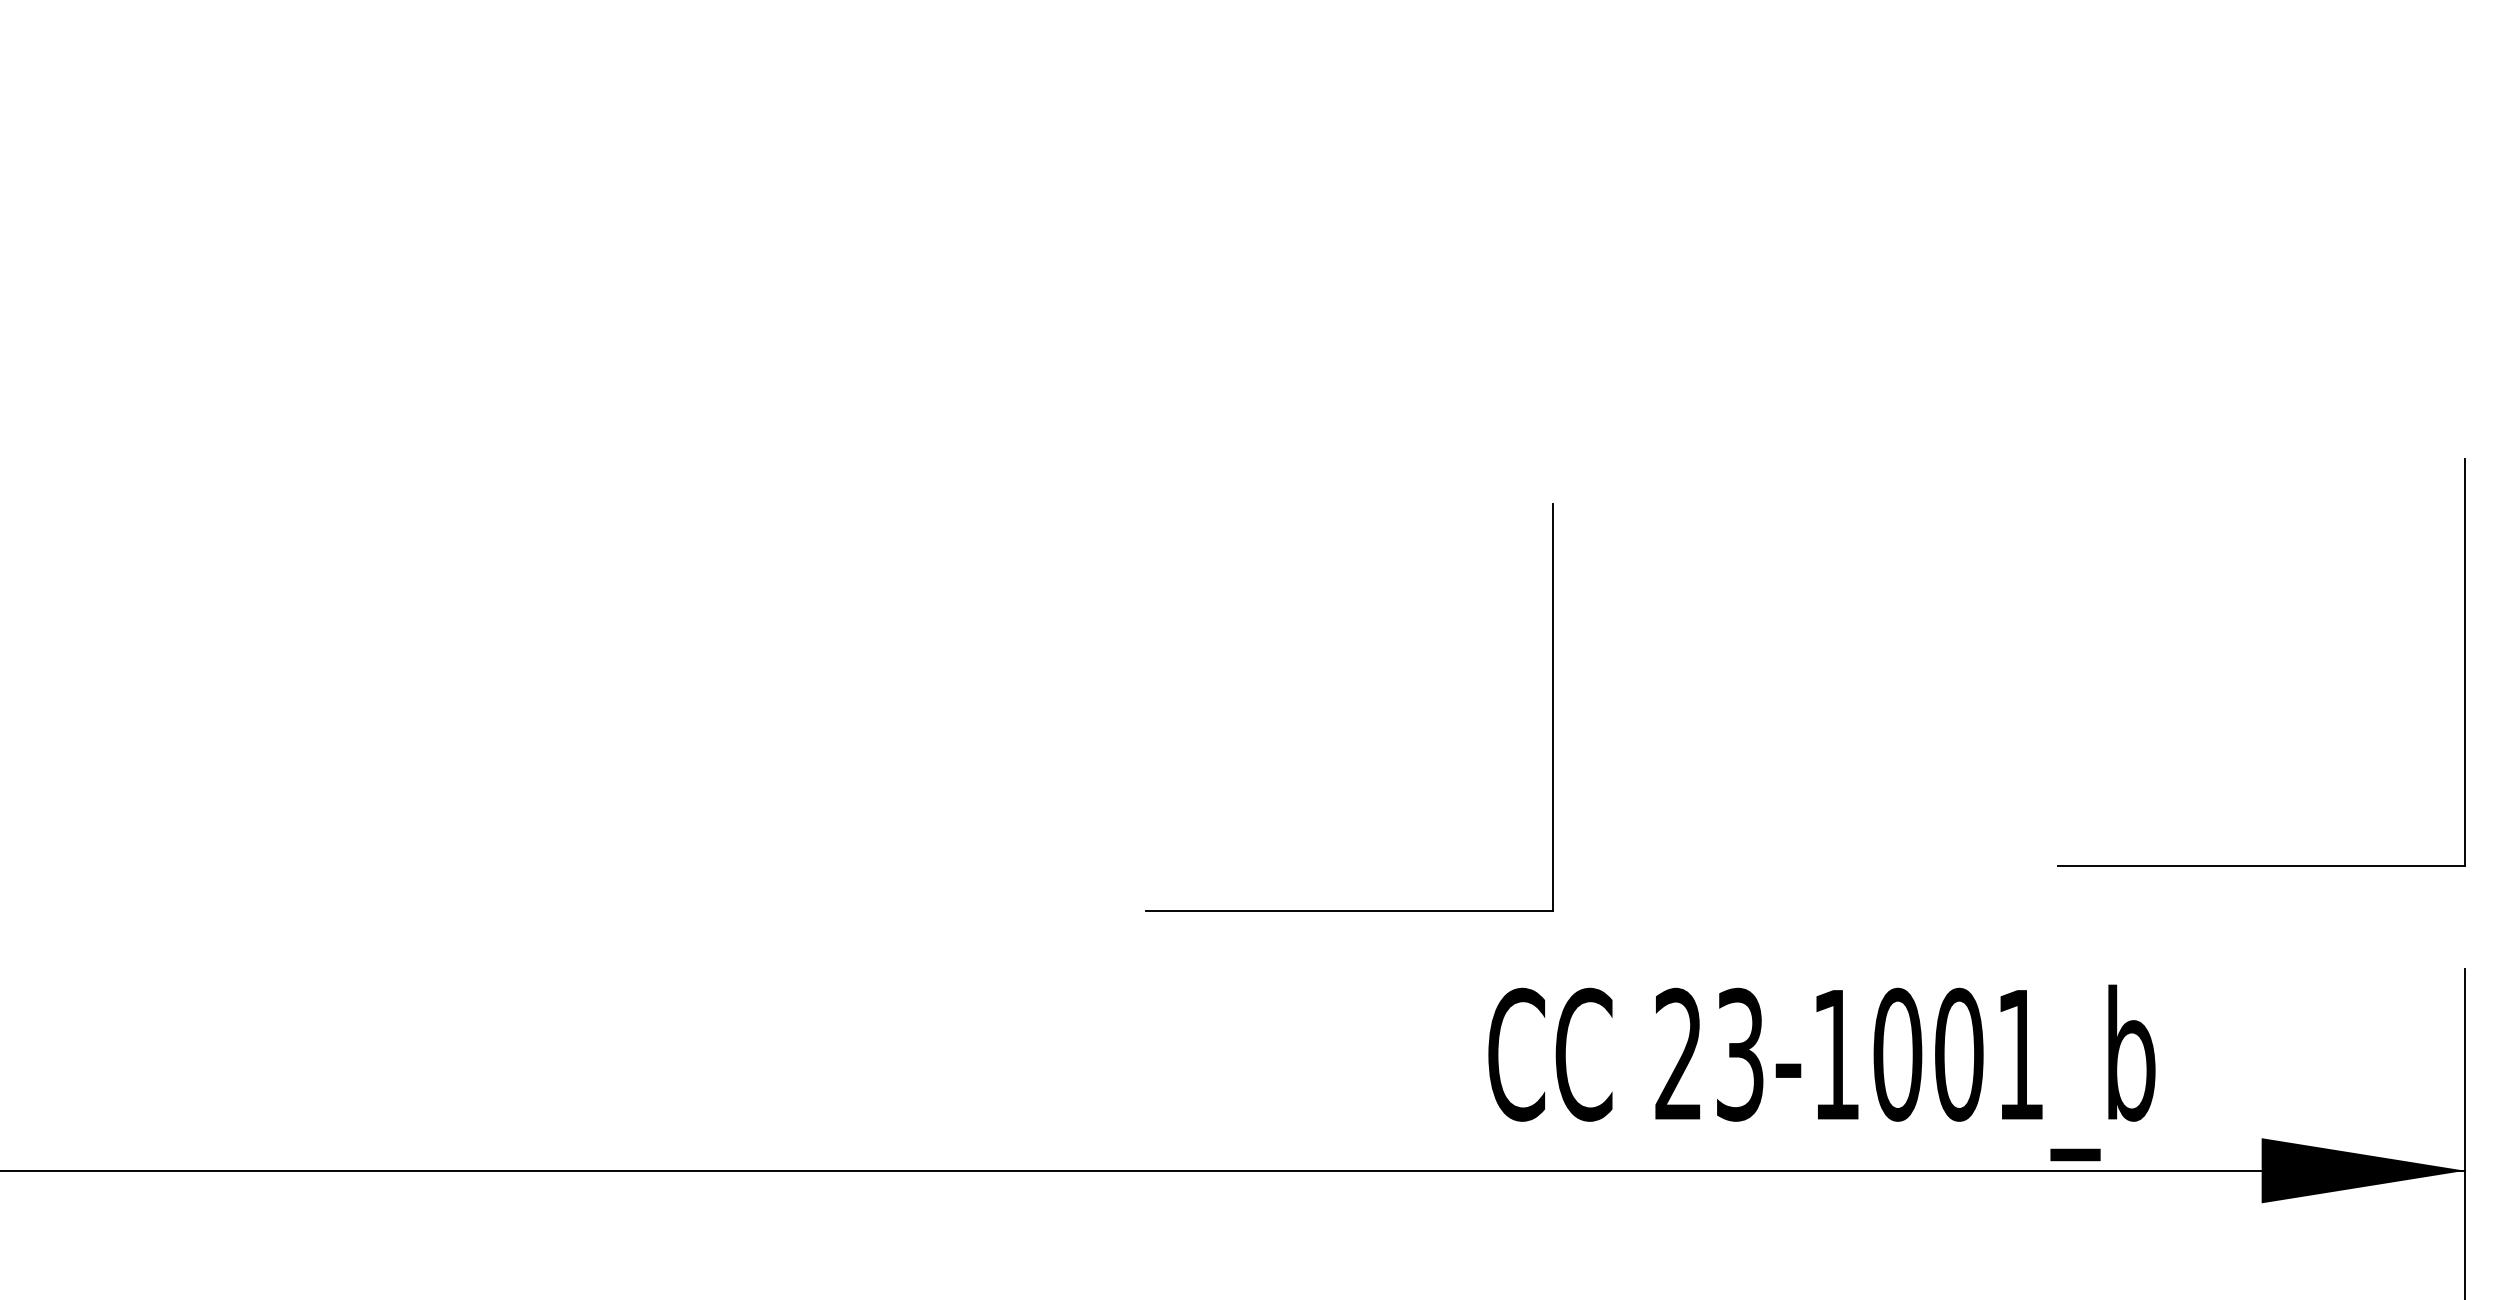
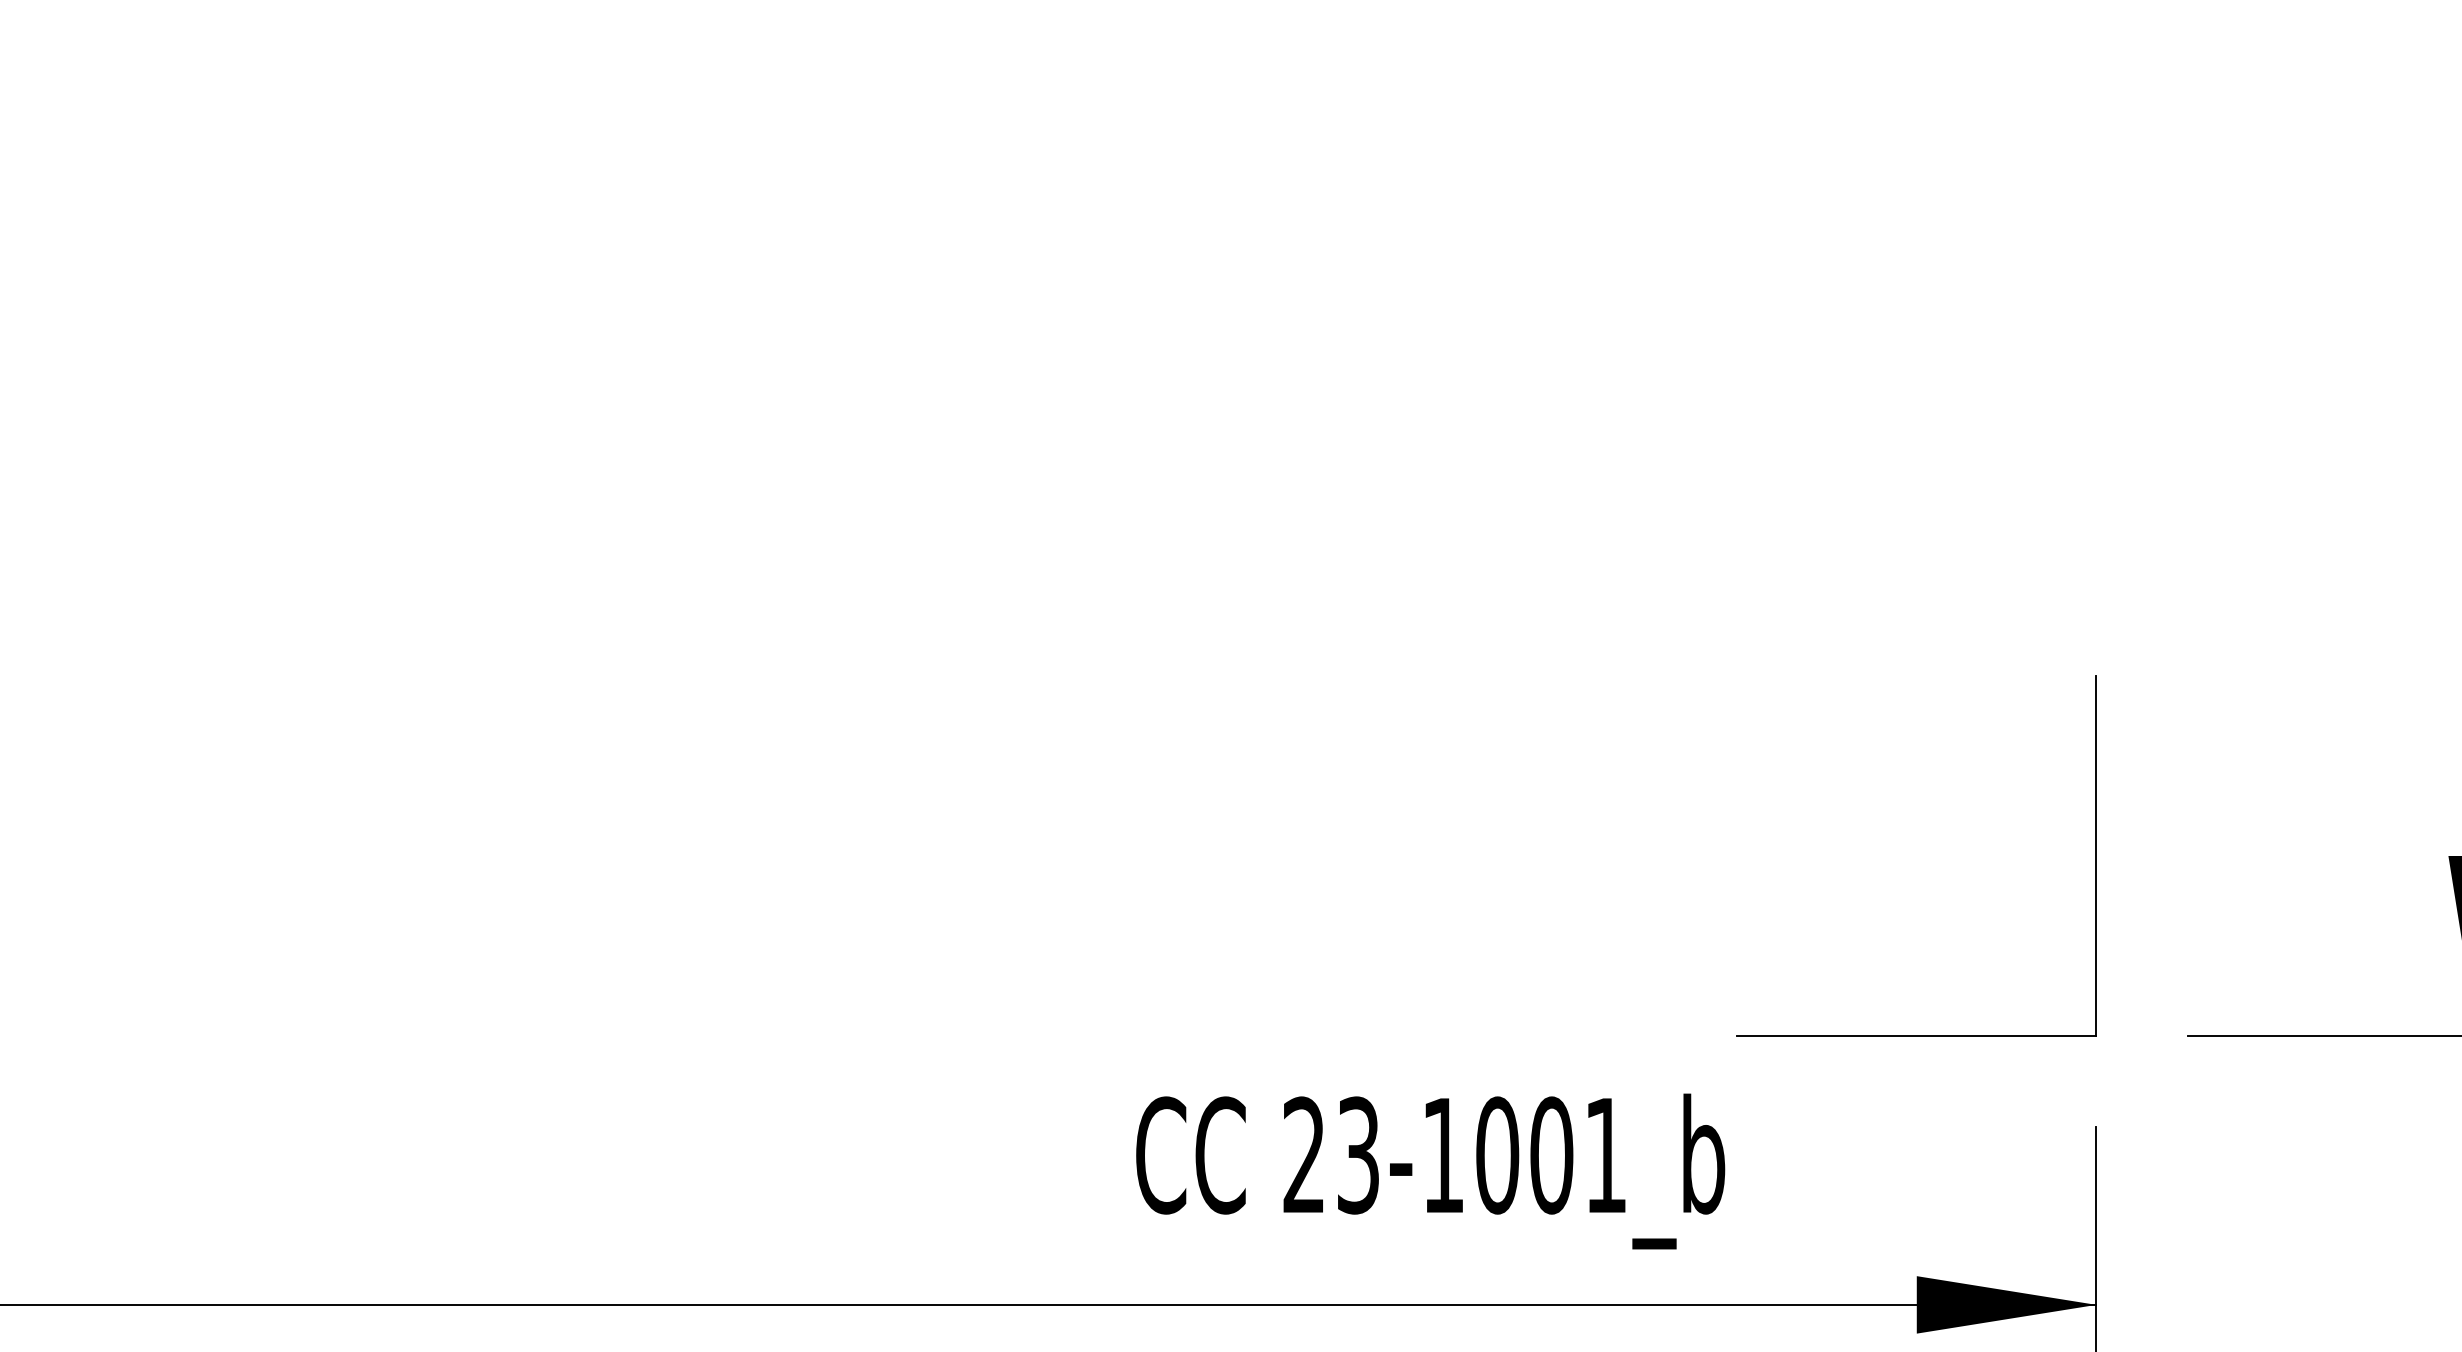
part: (1552, 707) -> (1290, 895), removed
text: (1821, 1072) -> (1430, 1171), moved

